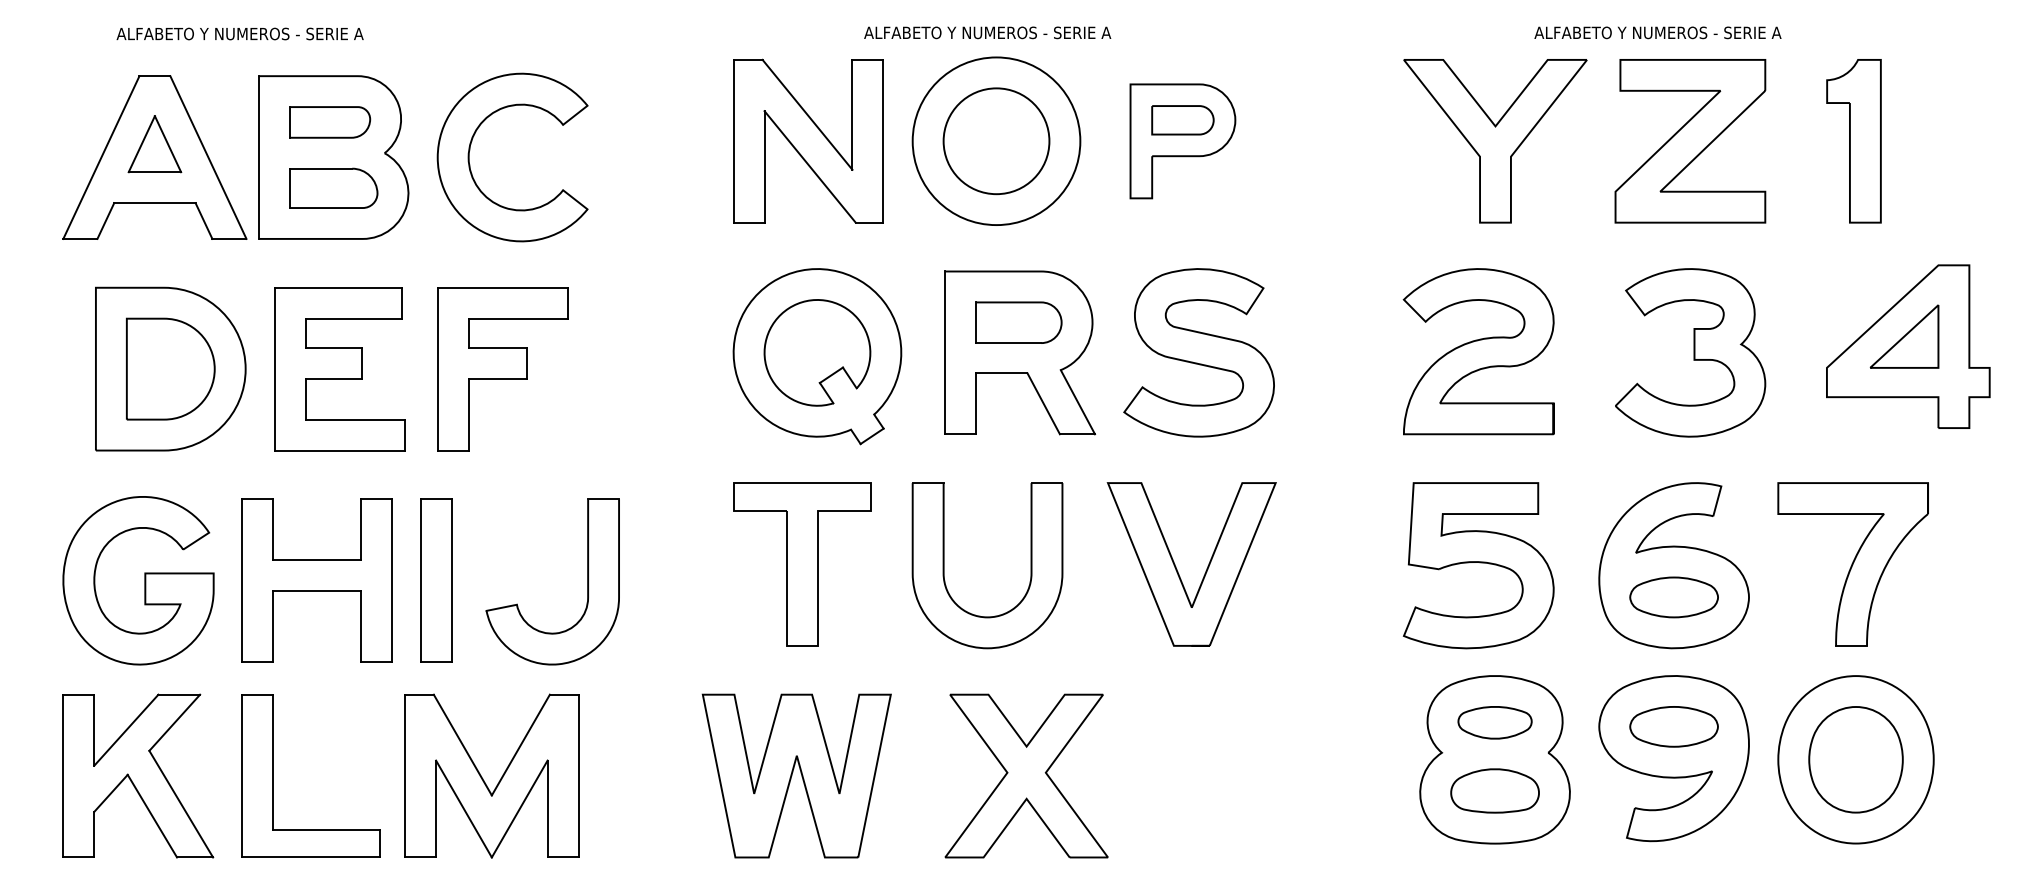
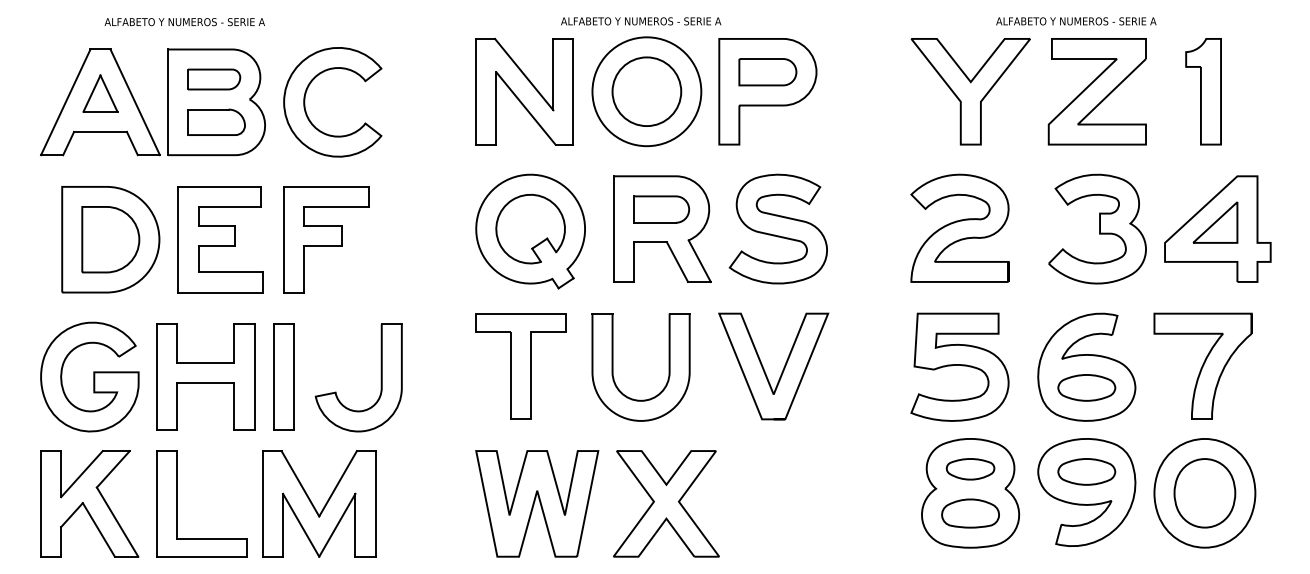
text: (239, 34) -> (184, 22), moved
part: (1182, 140) -> (767, 91), size x1.43
part: (1907, 345) -> (1217, 228), moved
part: (797, 775) -> (537, 503), moved

